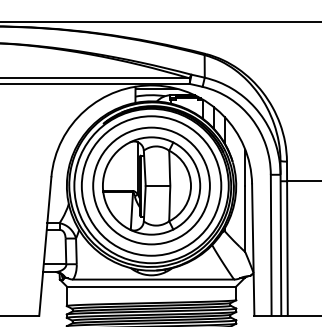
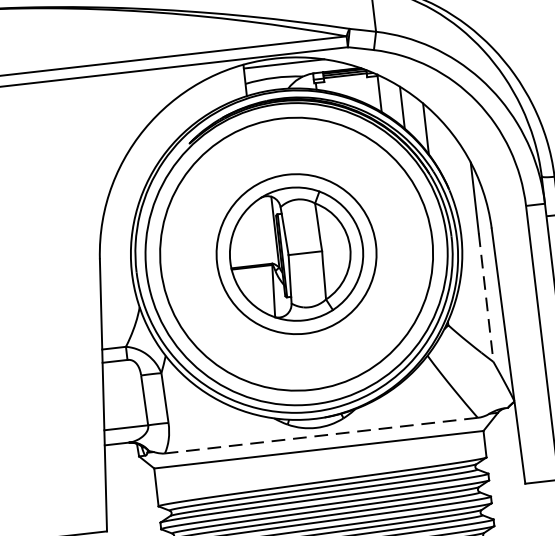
part: (151, 185) -> (296, 253), size x0.7
line: (245, 219) -> (486, 298), solid -> dashed
line: (153, 279) -> (321, 435), solid -> dashed

